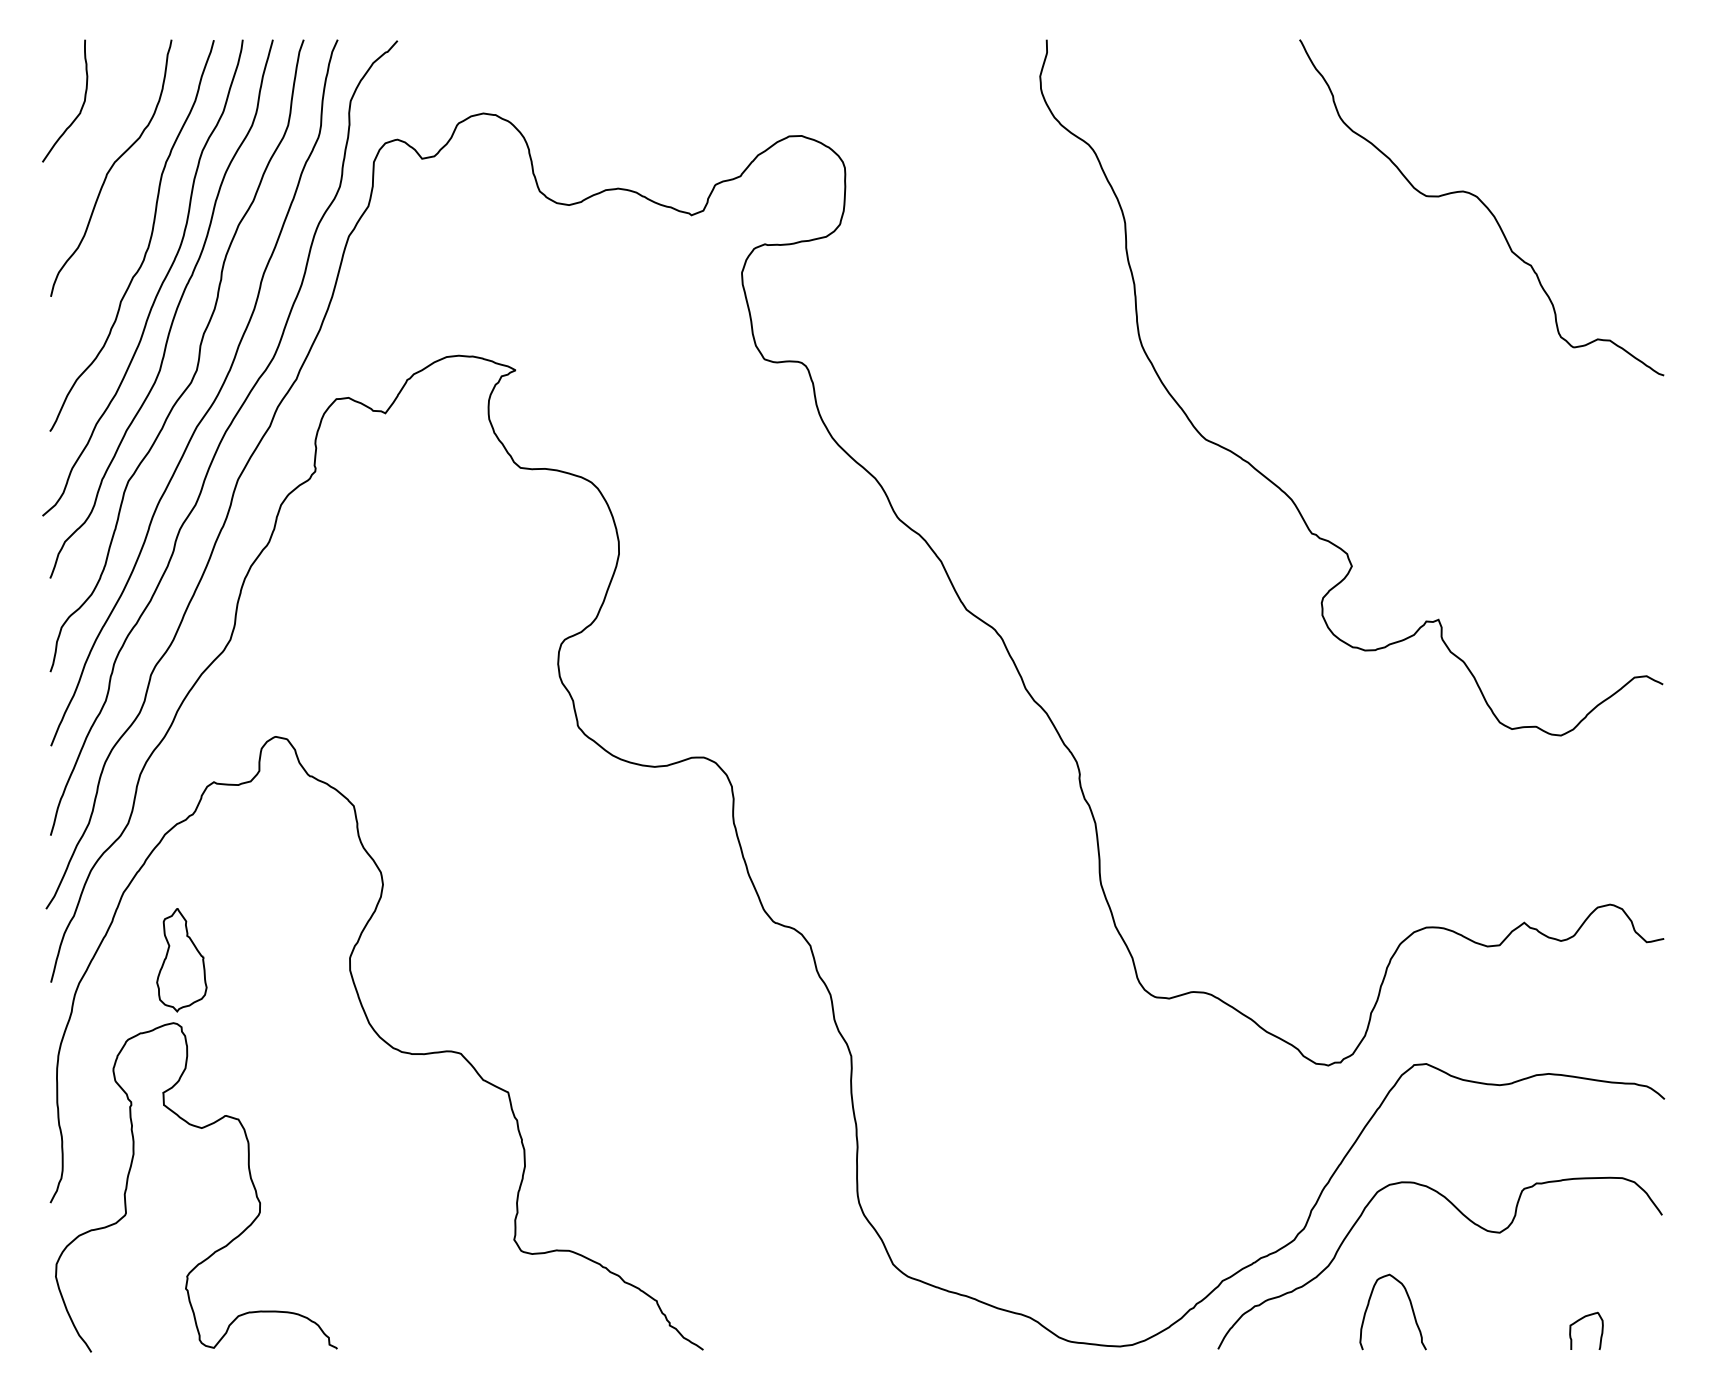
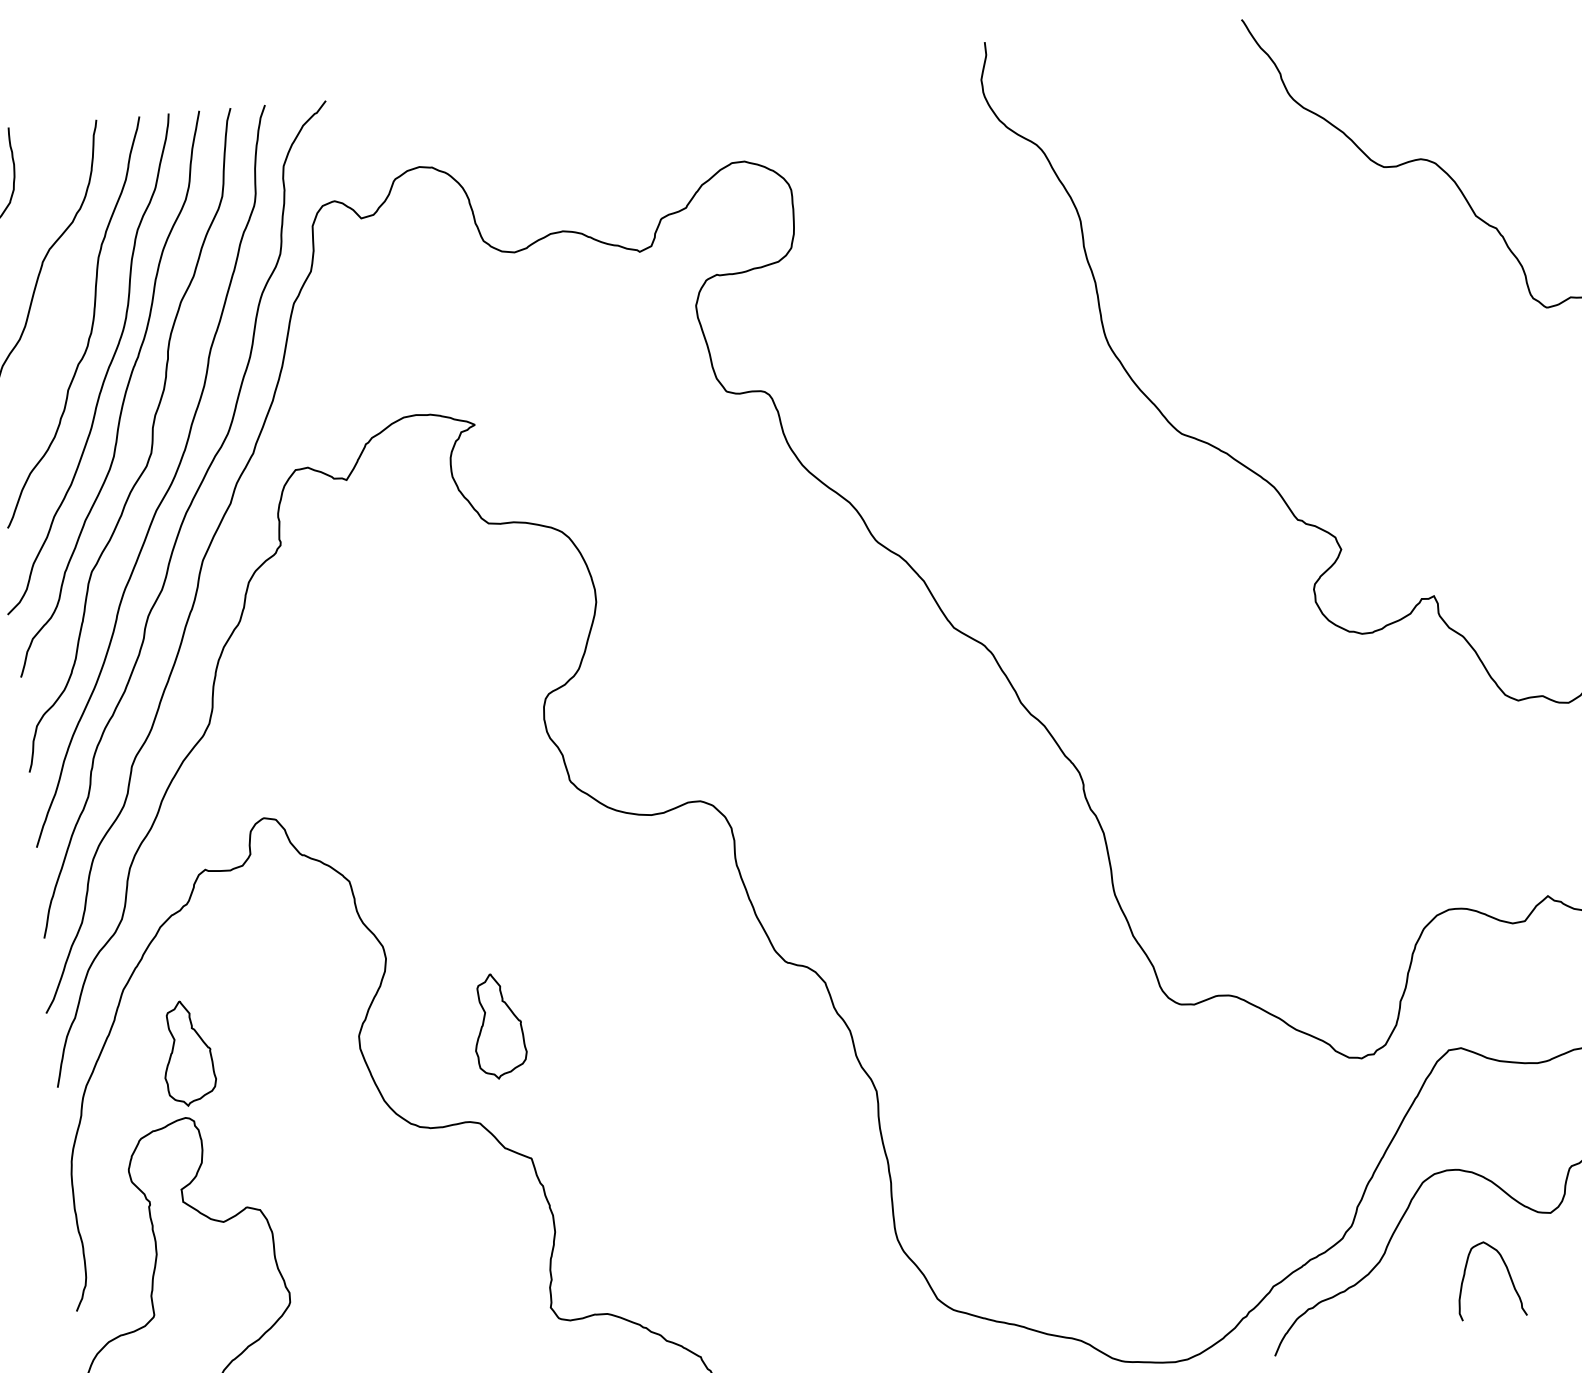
part: (487, 960) -> (498, 1026), added
curve: (1410, 1305) -> (1507, 1271), moved

